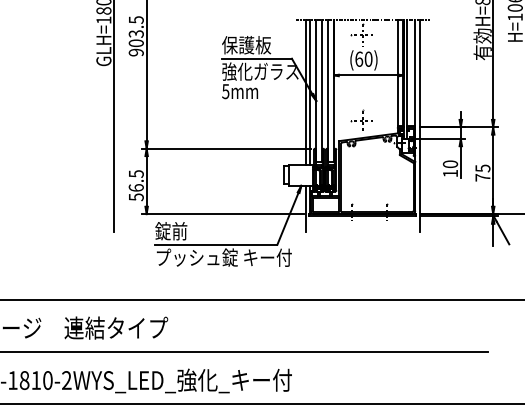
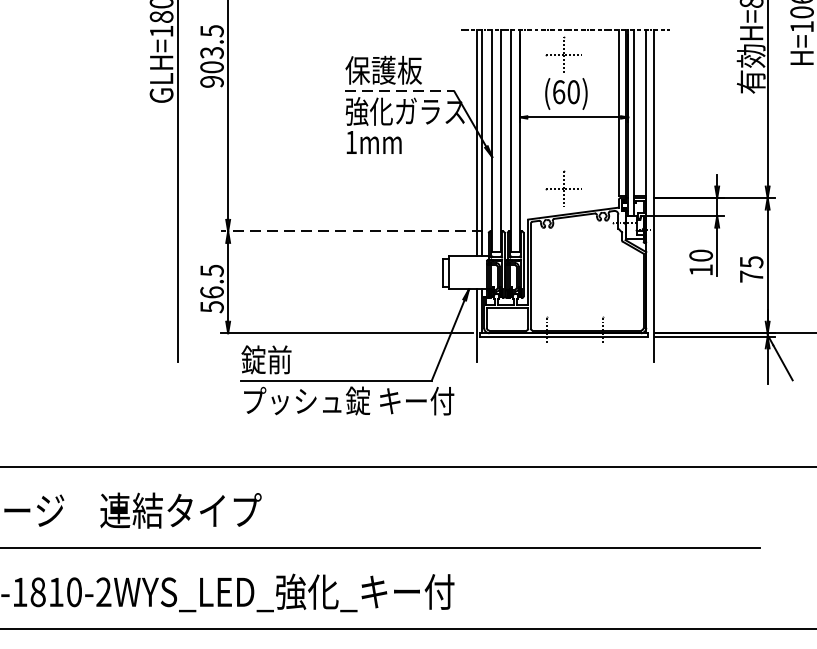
line: (257, 58) -> (400, 90), solid -> dashed
text: (225, 91) -> (350, 142), 5mm -> 1mm
line: (225, 148) -> (350, 231), solid -> dashed

